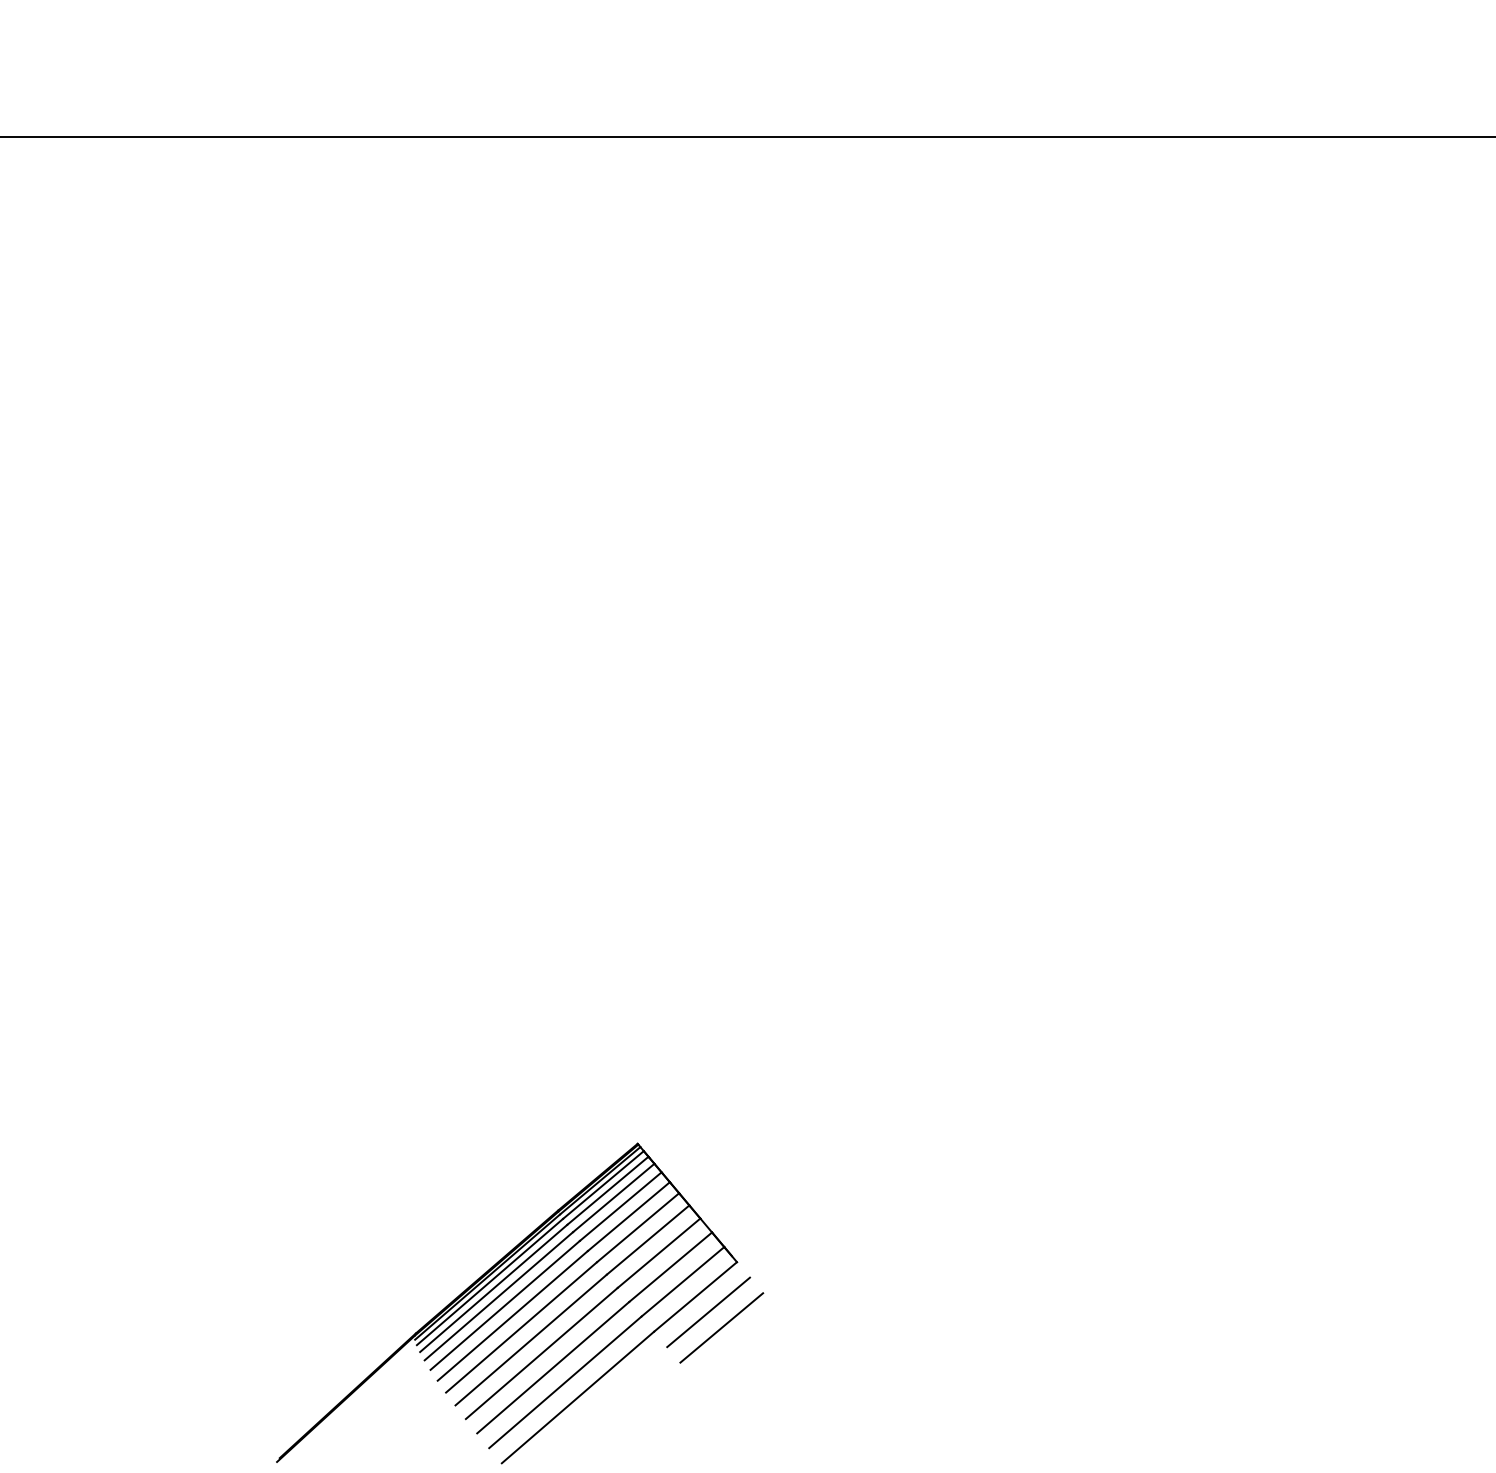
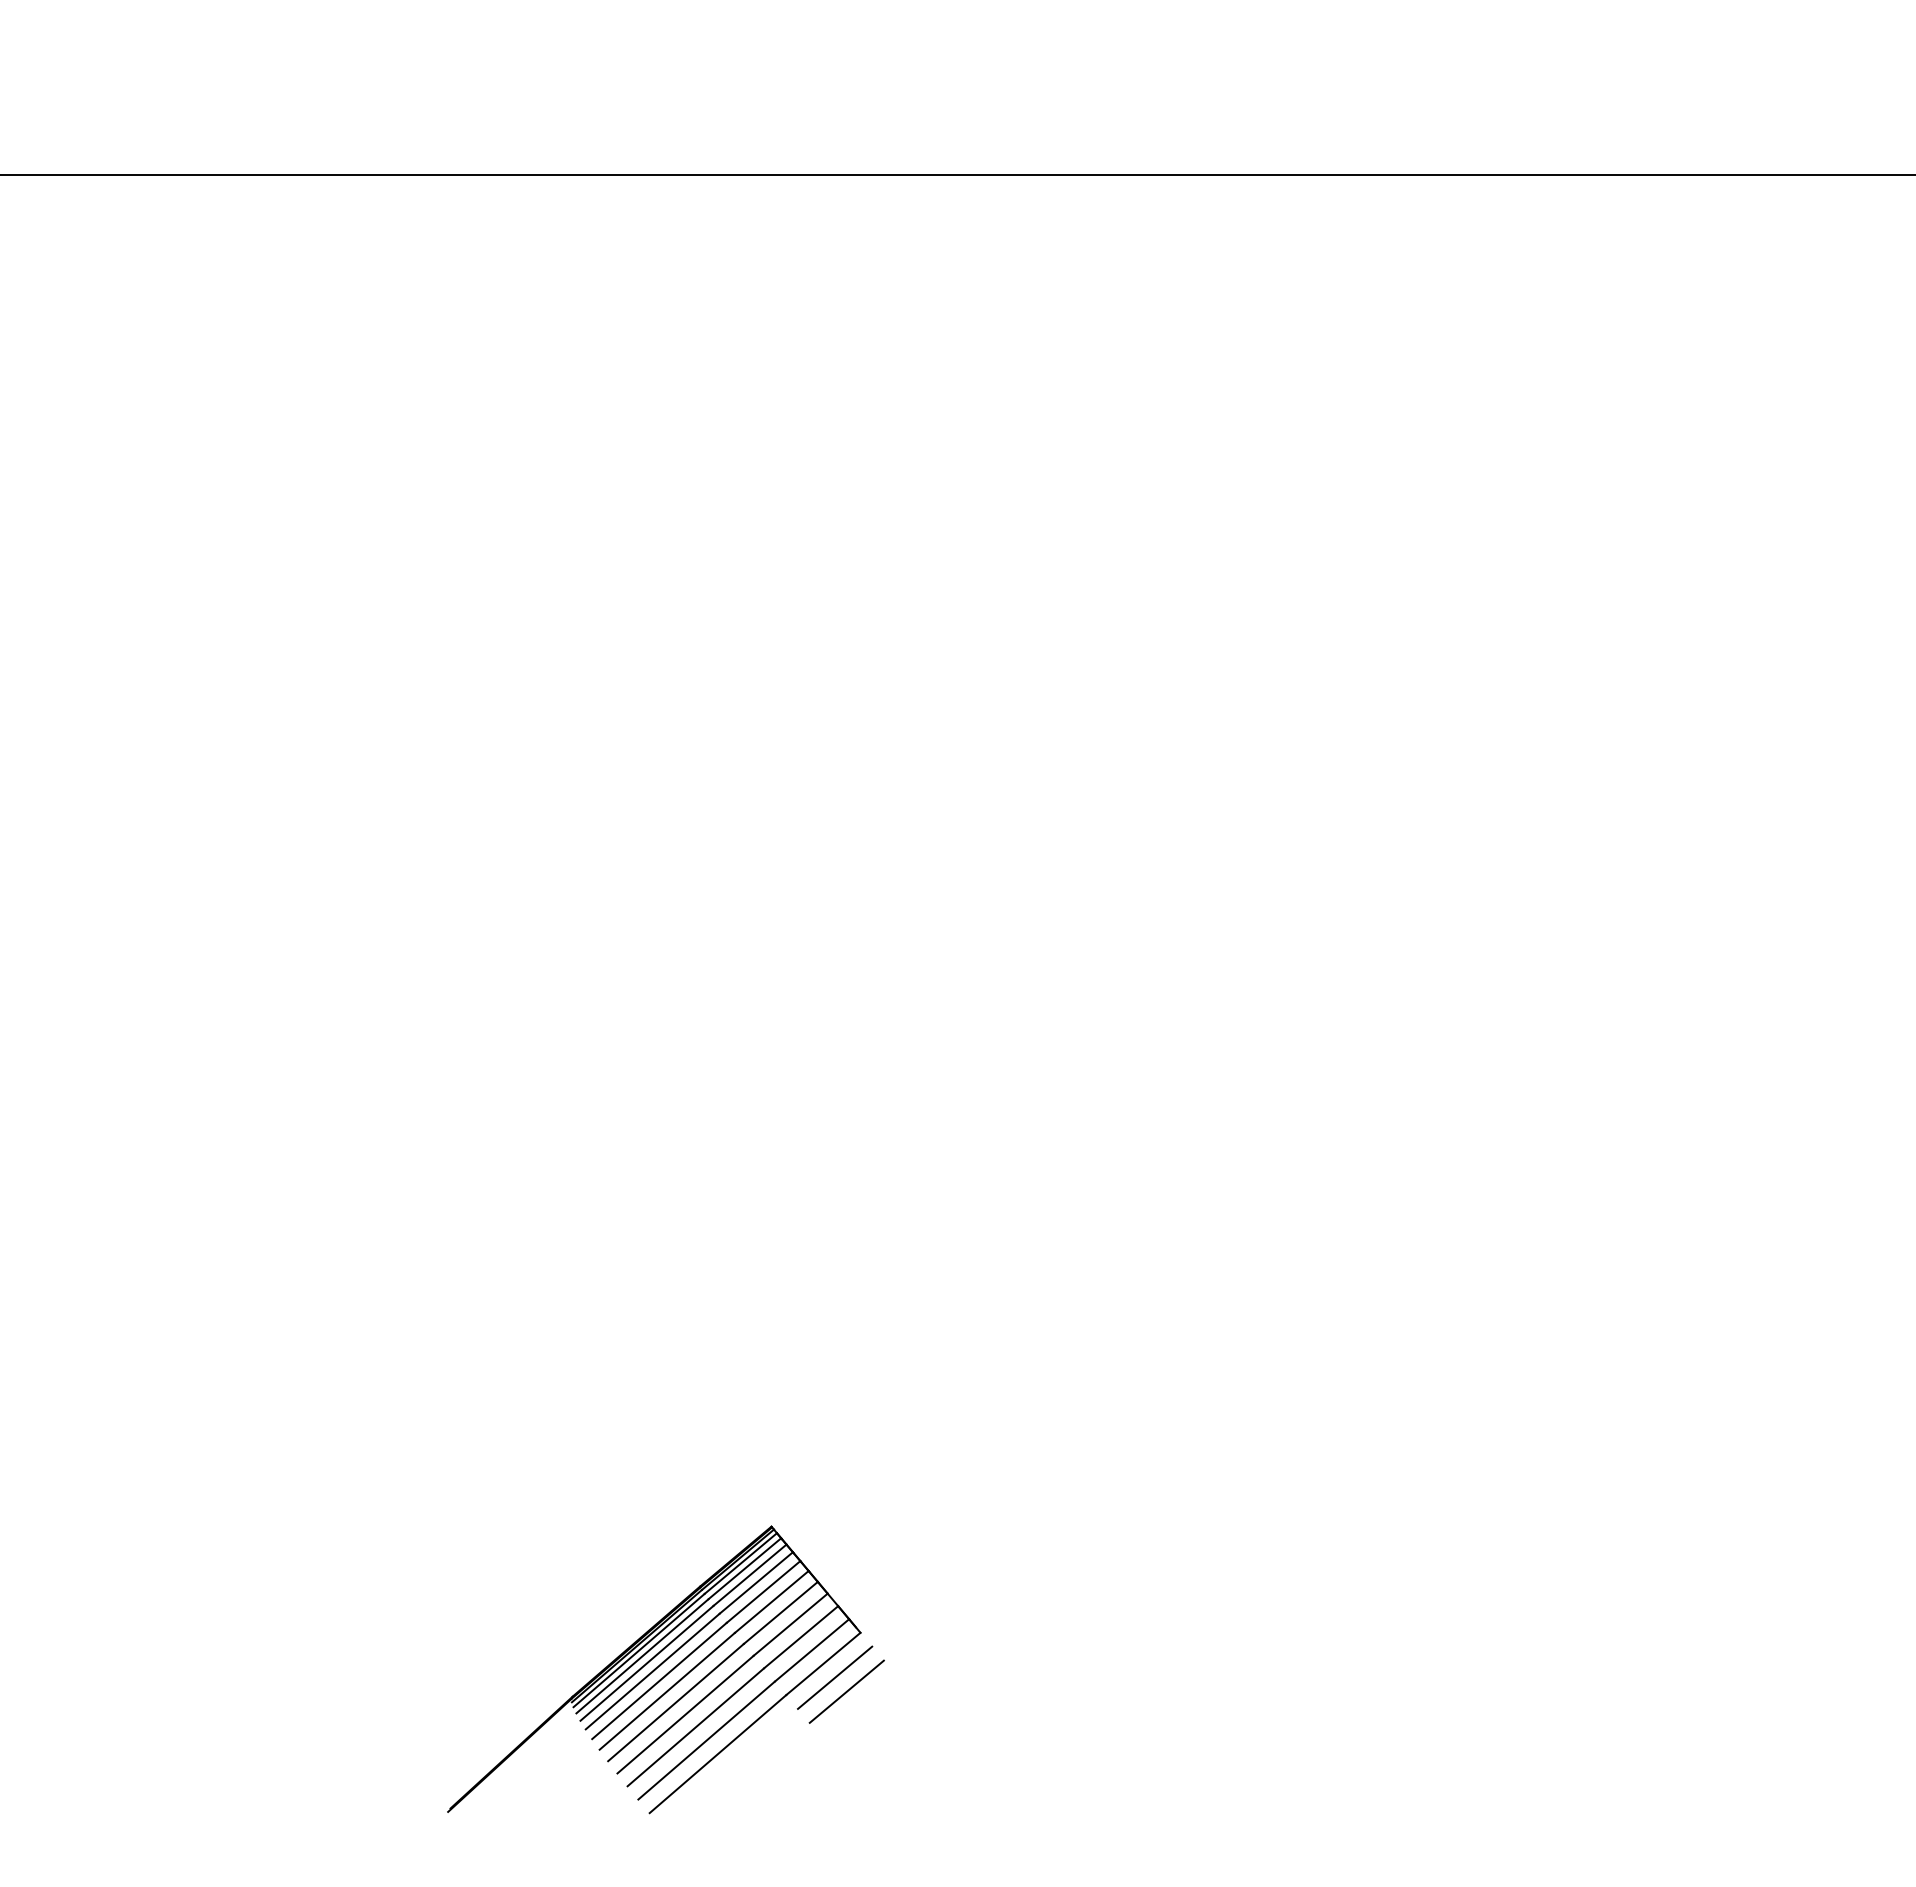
part: (519, 1303) -> (665, 1669), size x0.7

